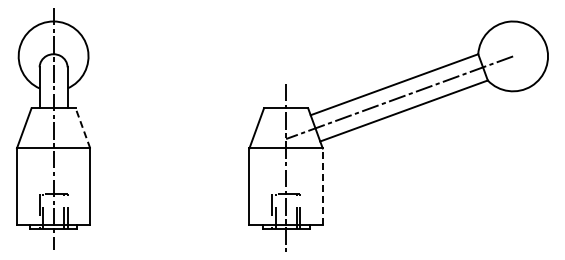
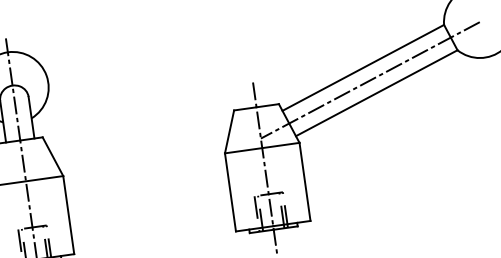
line: (82, 127) -> (52, 155), dashed -> solid
line: (322, 186) -> (304, 181), dashed -> solid

